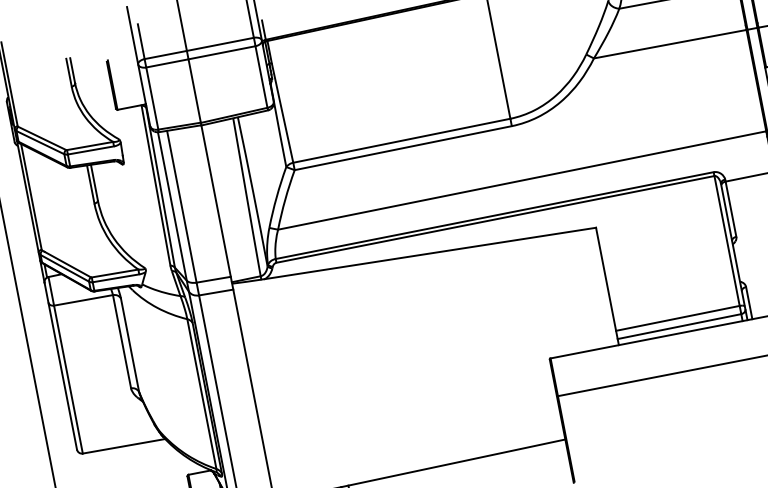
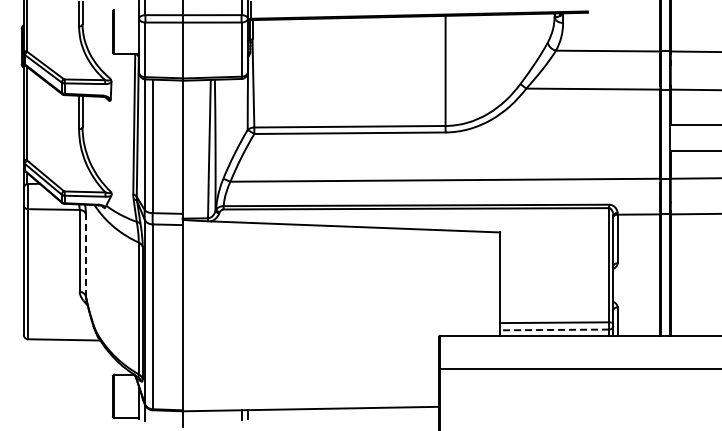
line: (679, 326) -> (554, 329), solid -> dashed
line: (129, 344) -> (85, 254), solid -> dashed

